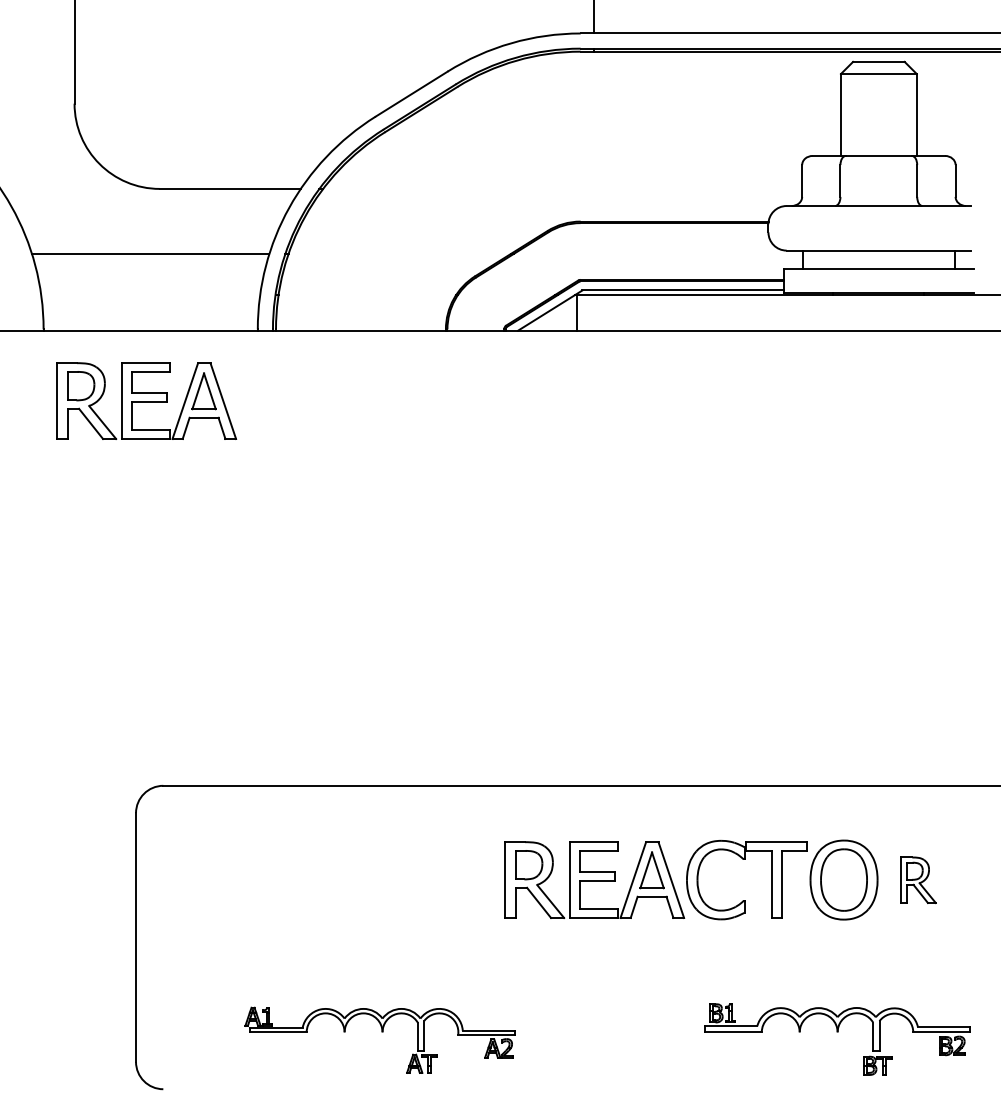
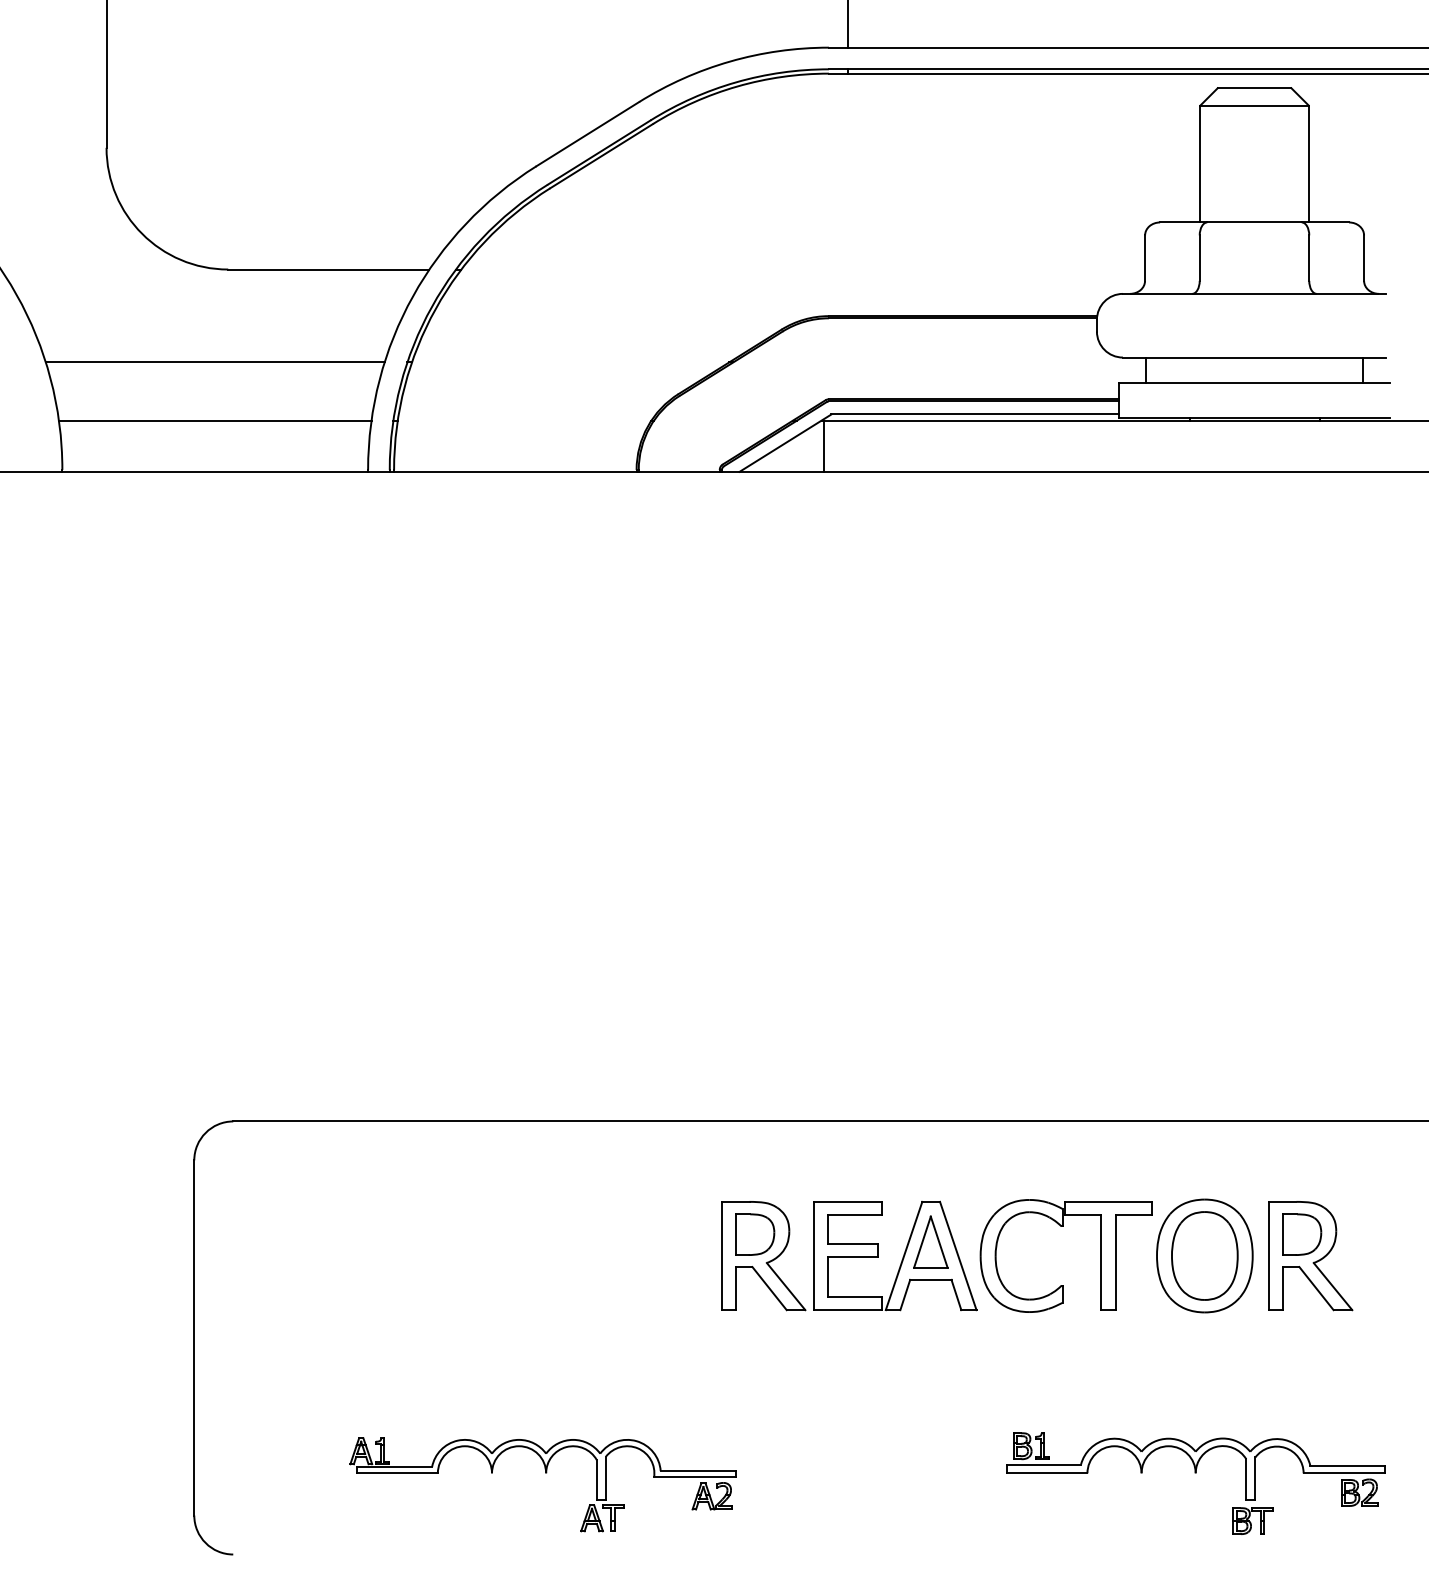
line: (150, 294) -> (214, 420), added
part: (146, 400) -> (209, 571), removed
part: (918, 880) -> (1311, 1256), size x1.67

